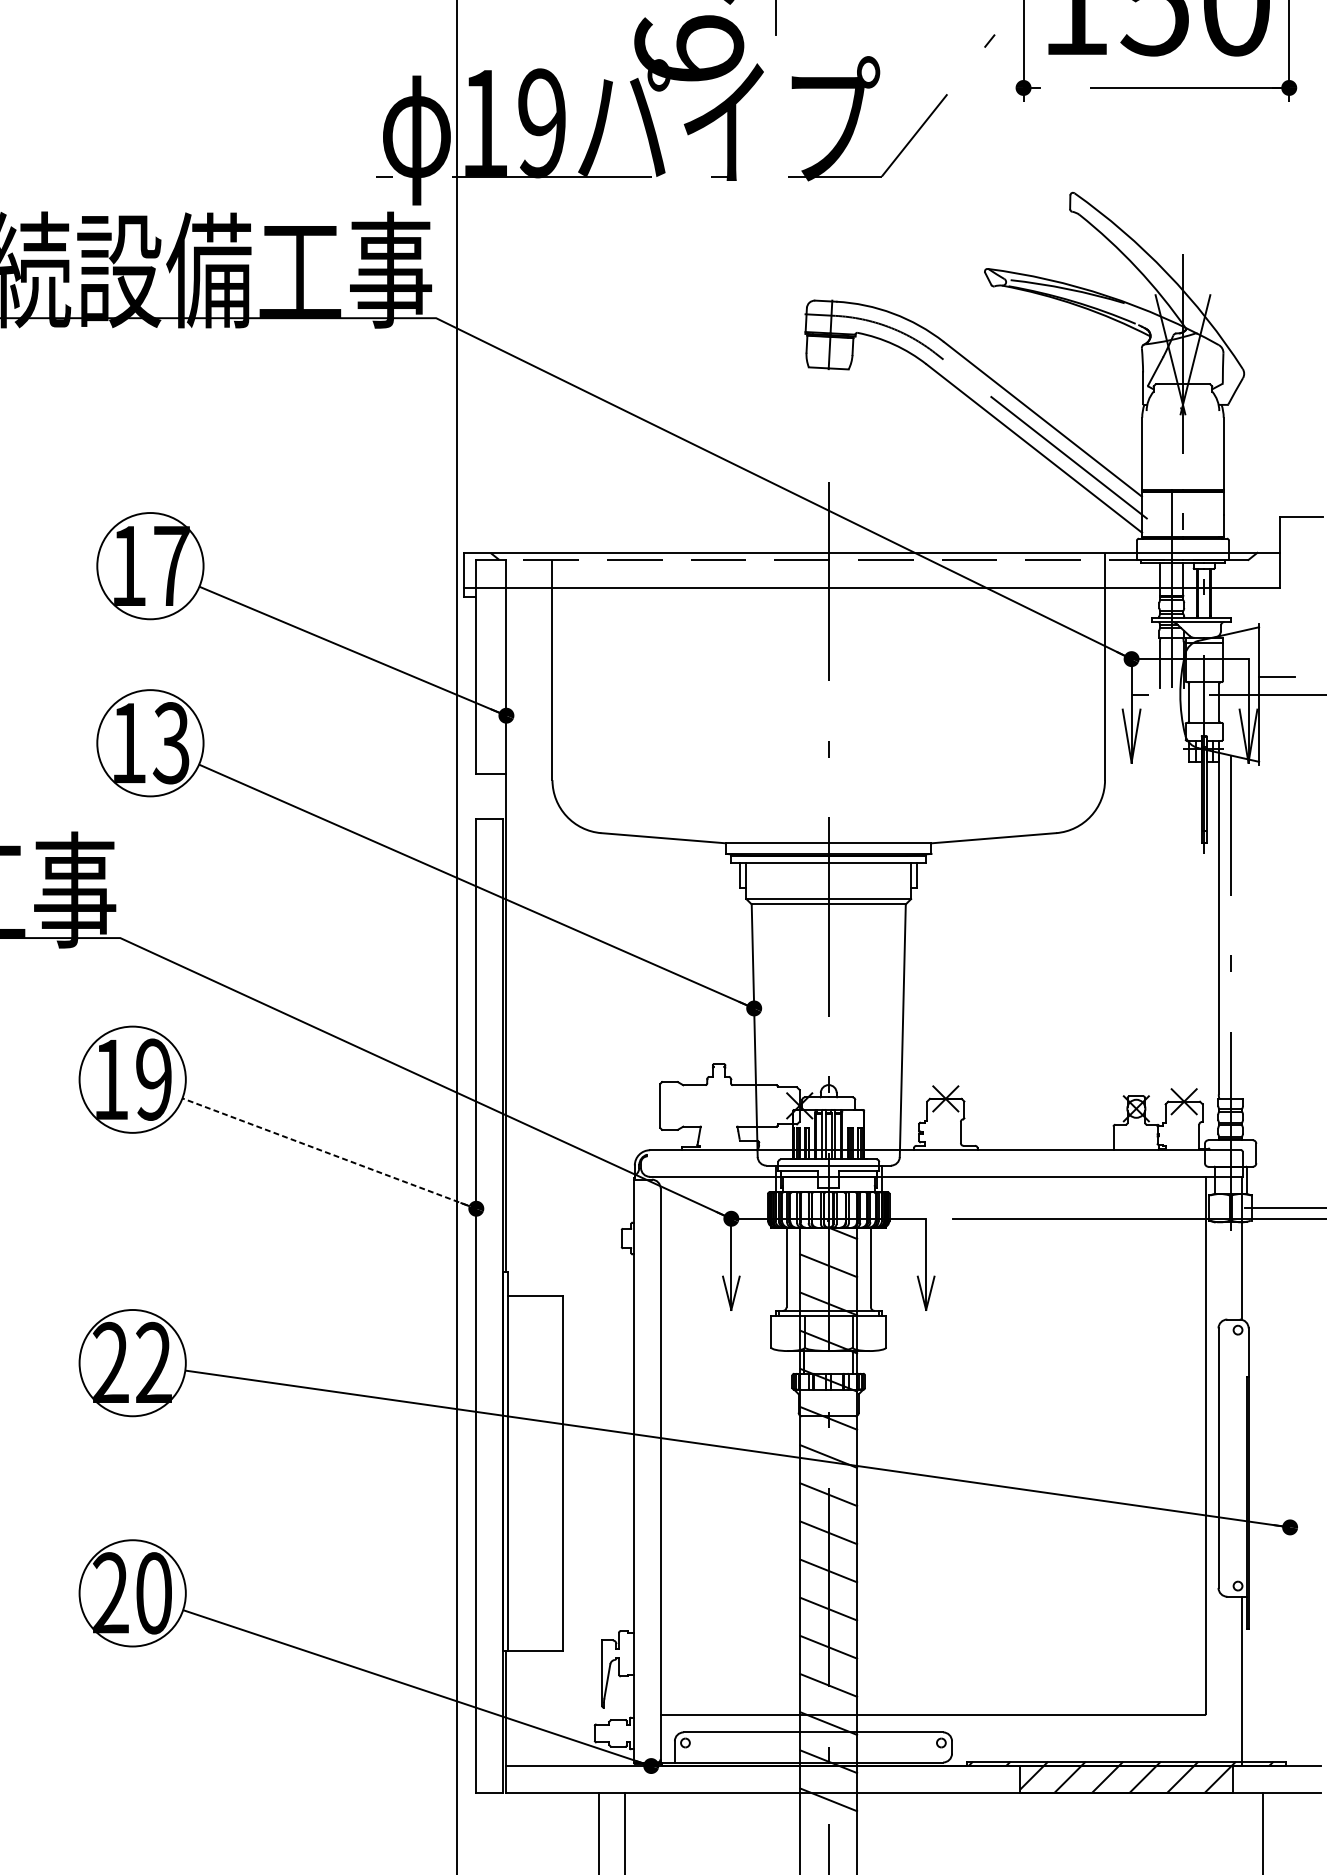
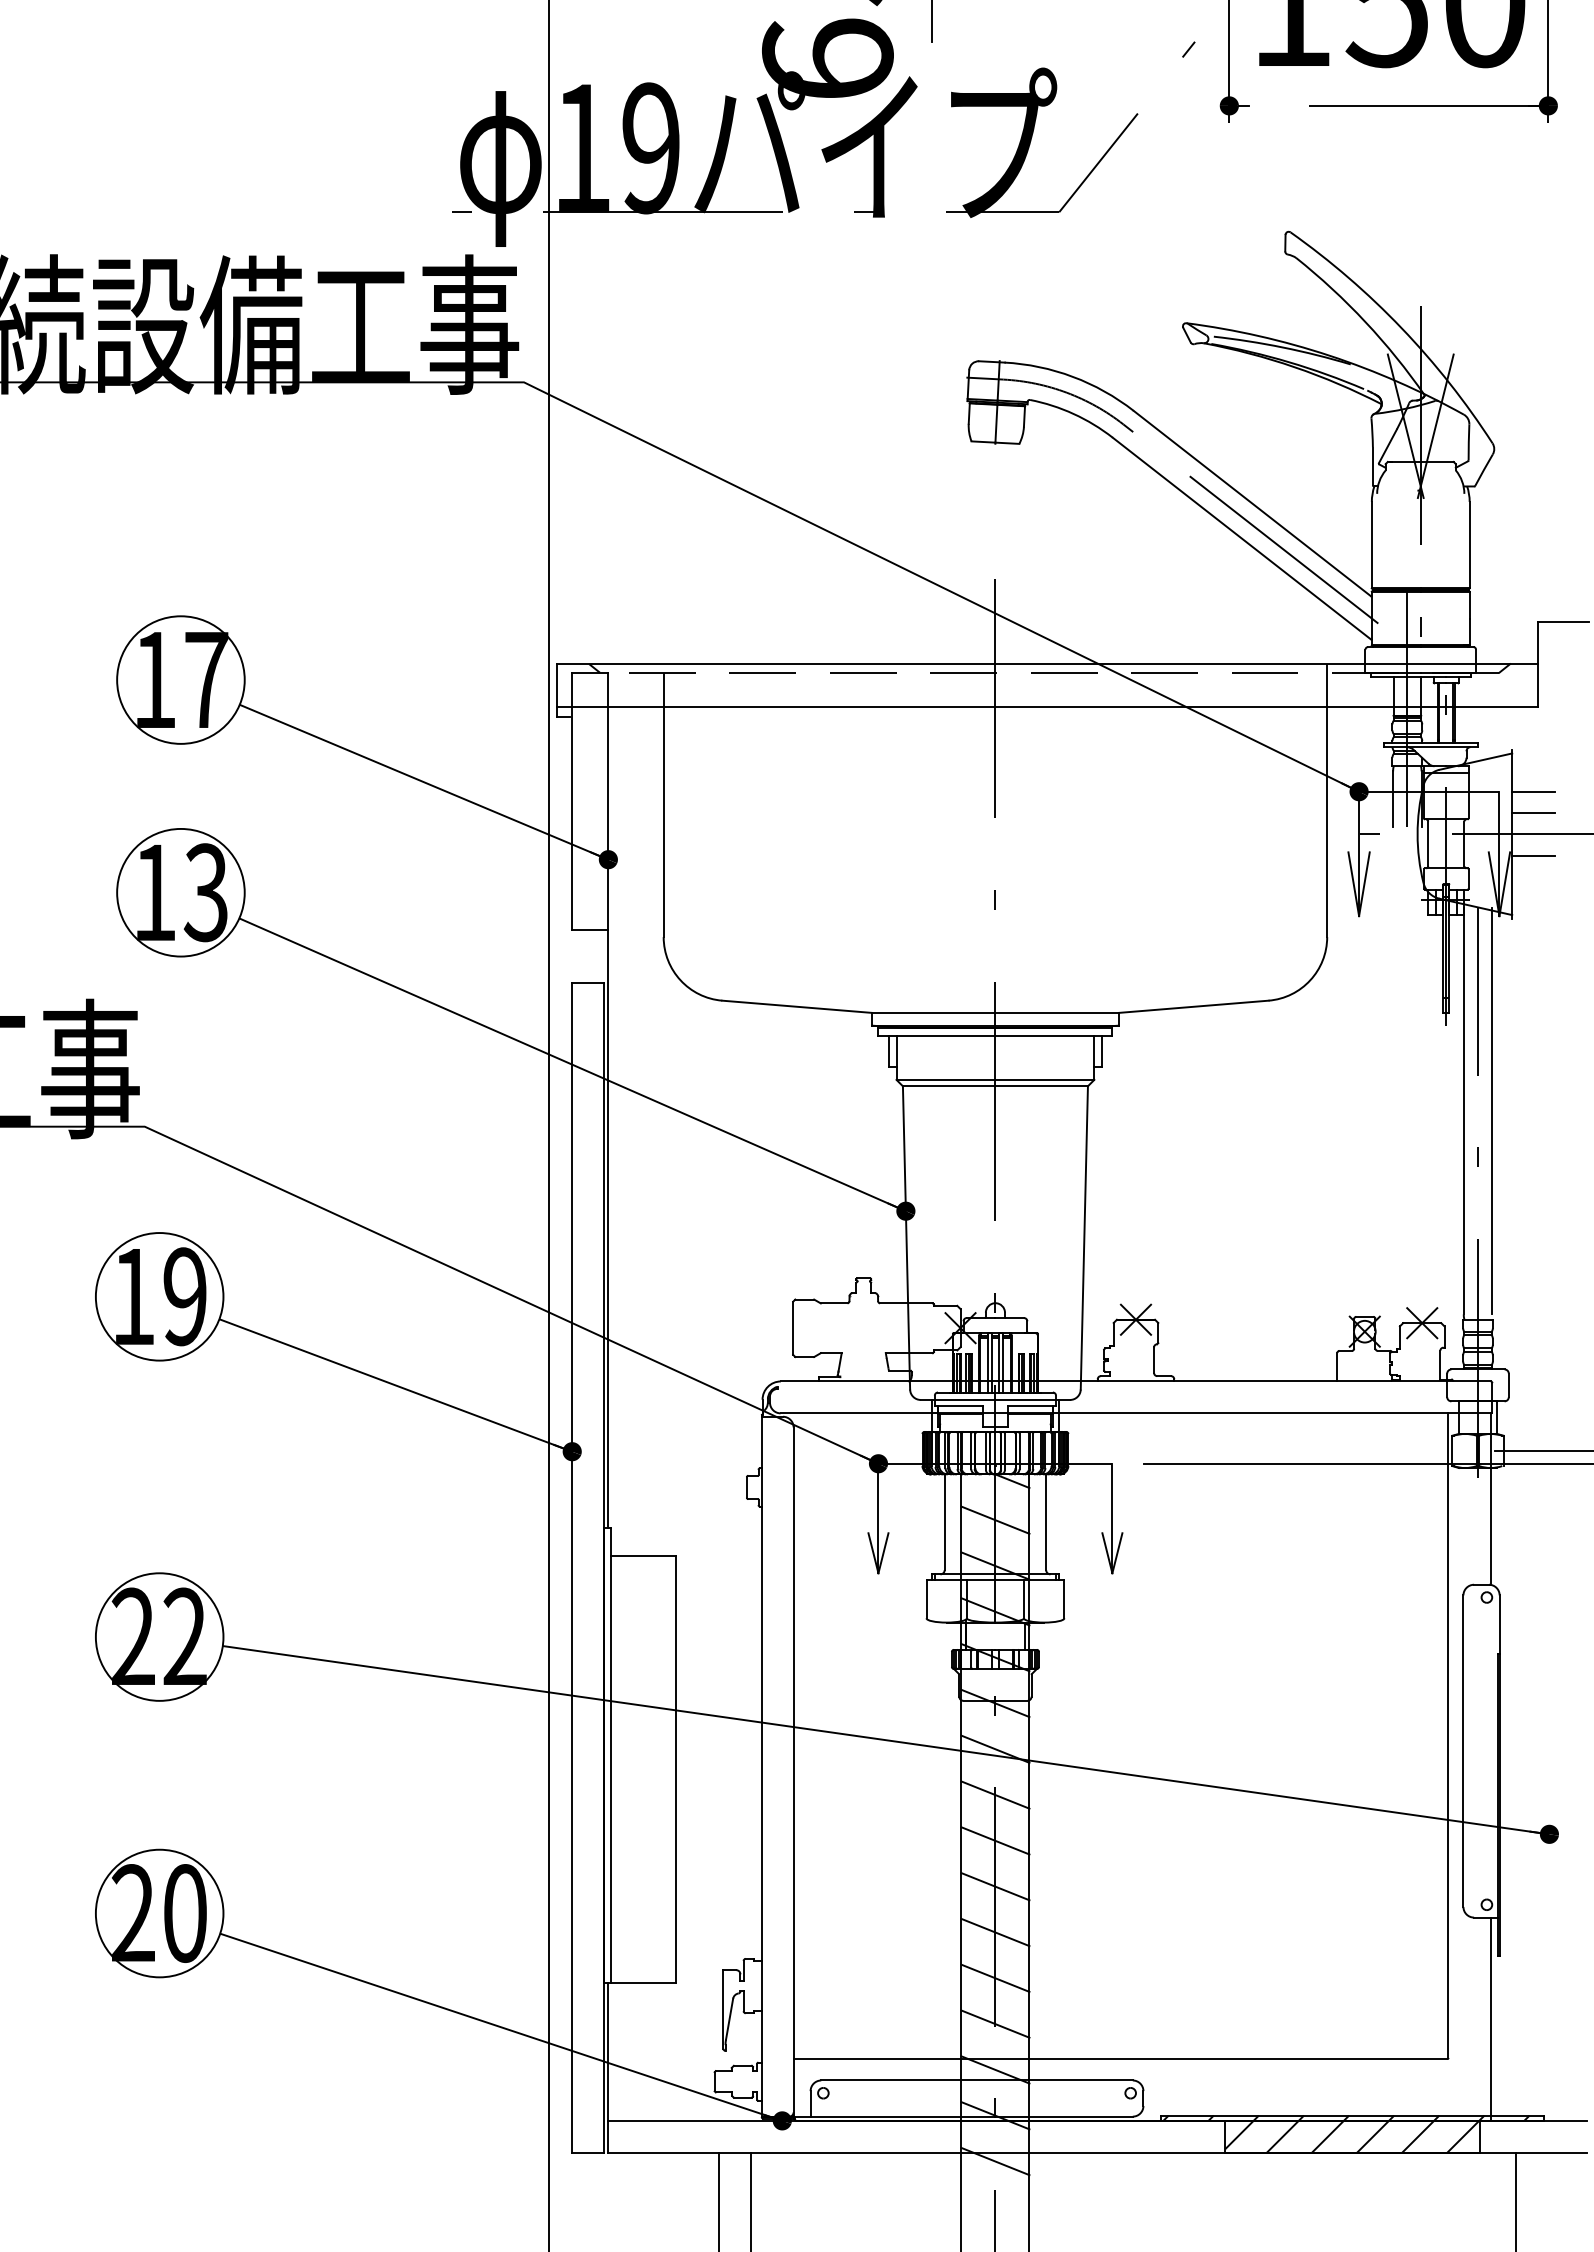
line: (1276, 659) -> (1533, 792), added
line: (1276, 712) -> (1533, 855), added
line: (1242, 925) -> (1492, 1111), added
line: (329, 1153) -> (395, 1385), dashed -> solid

